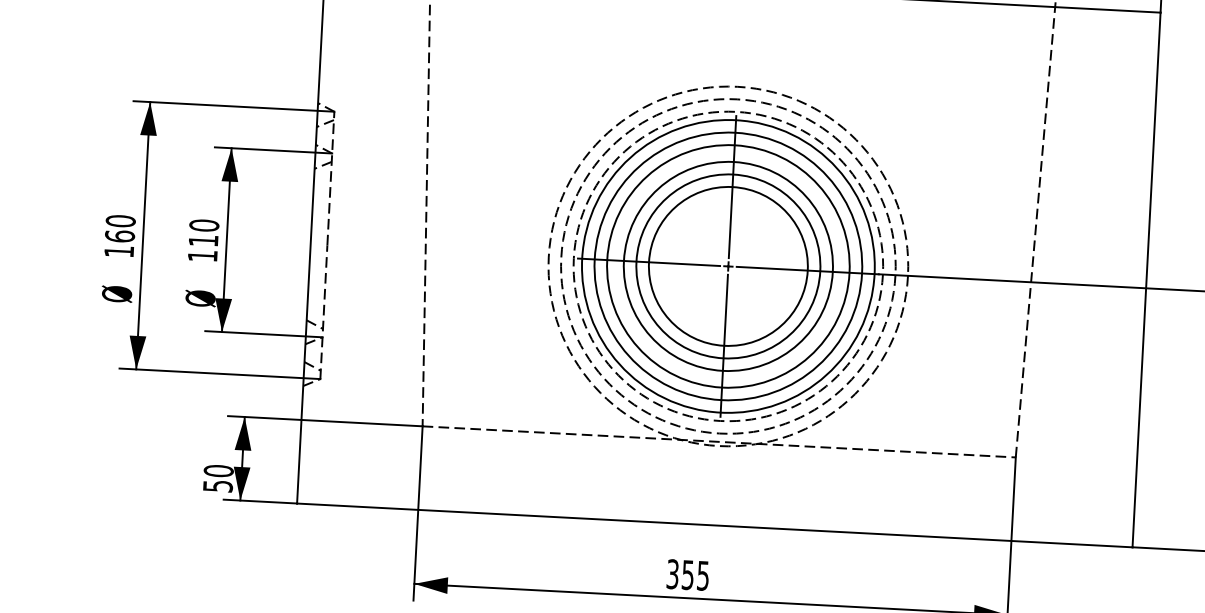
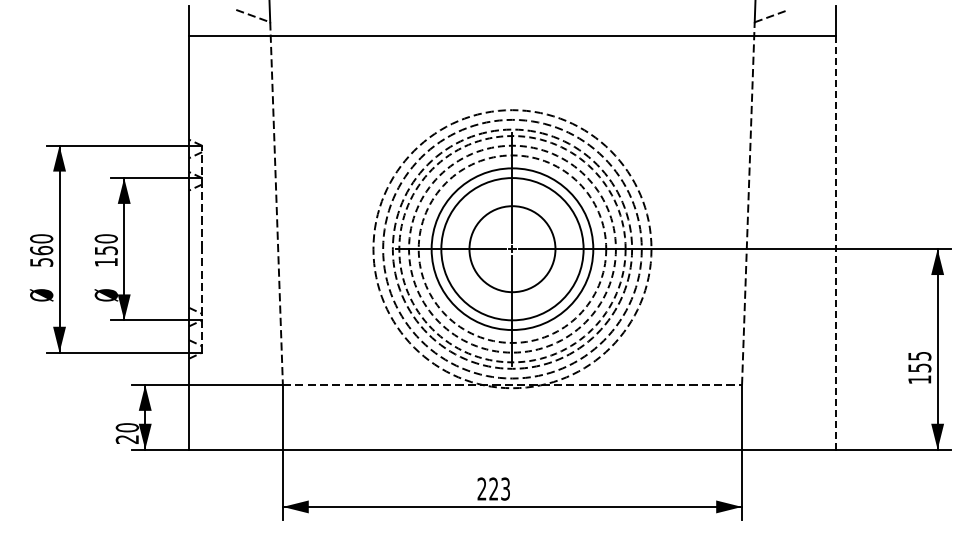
text: (203, 240) -> (106, 250), 110 -> 150
text: (119, 251) -> (41, 262), 160 -> 560
circle: (728, 265) -> (512, 248), size x0.7
circle: (728, 265) -> (512, 248), solid -> dashed
circle: (728, 265) -> (512, 248), solid -> dashed
circle: (728, 266) -> (512, 249), solid -> dashed
line: (1146, 279) -> (835, 242), solid -> dashed
text: (218, 486) -> (127, 439), 50 -> 20
text: (687, 574) -> (493, 488), 355 -> 223

